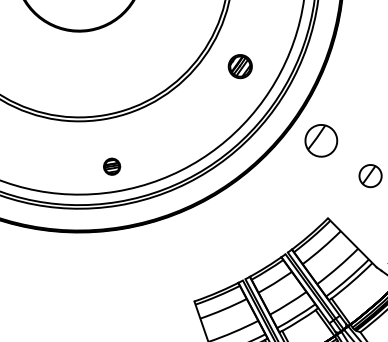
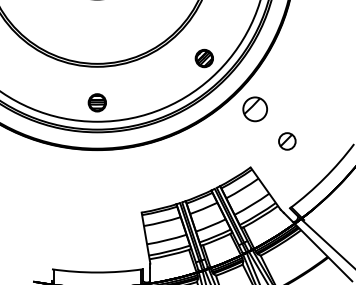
part: (239, 66) -> (203, 58), moved
part: (110, 166) -> (96, 102), size x1.43

